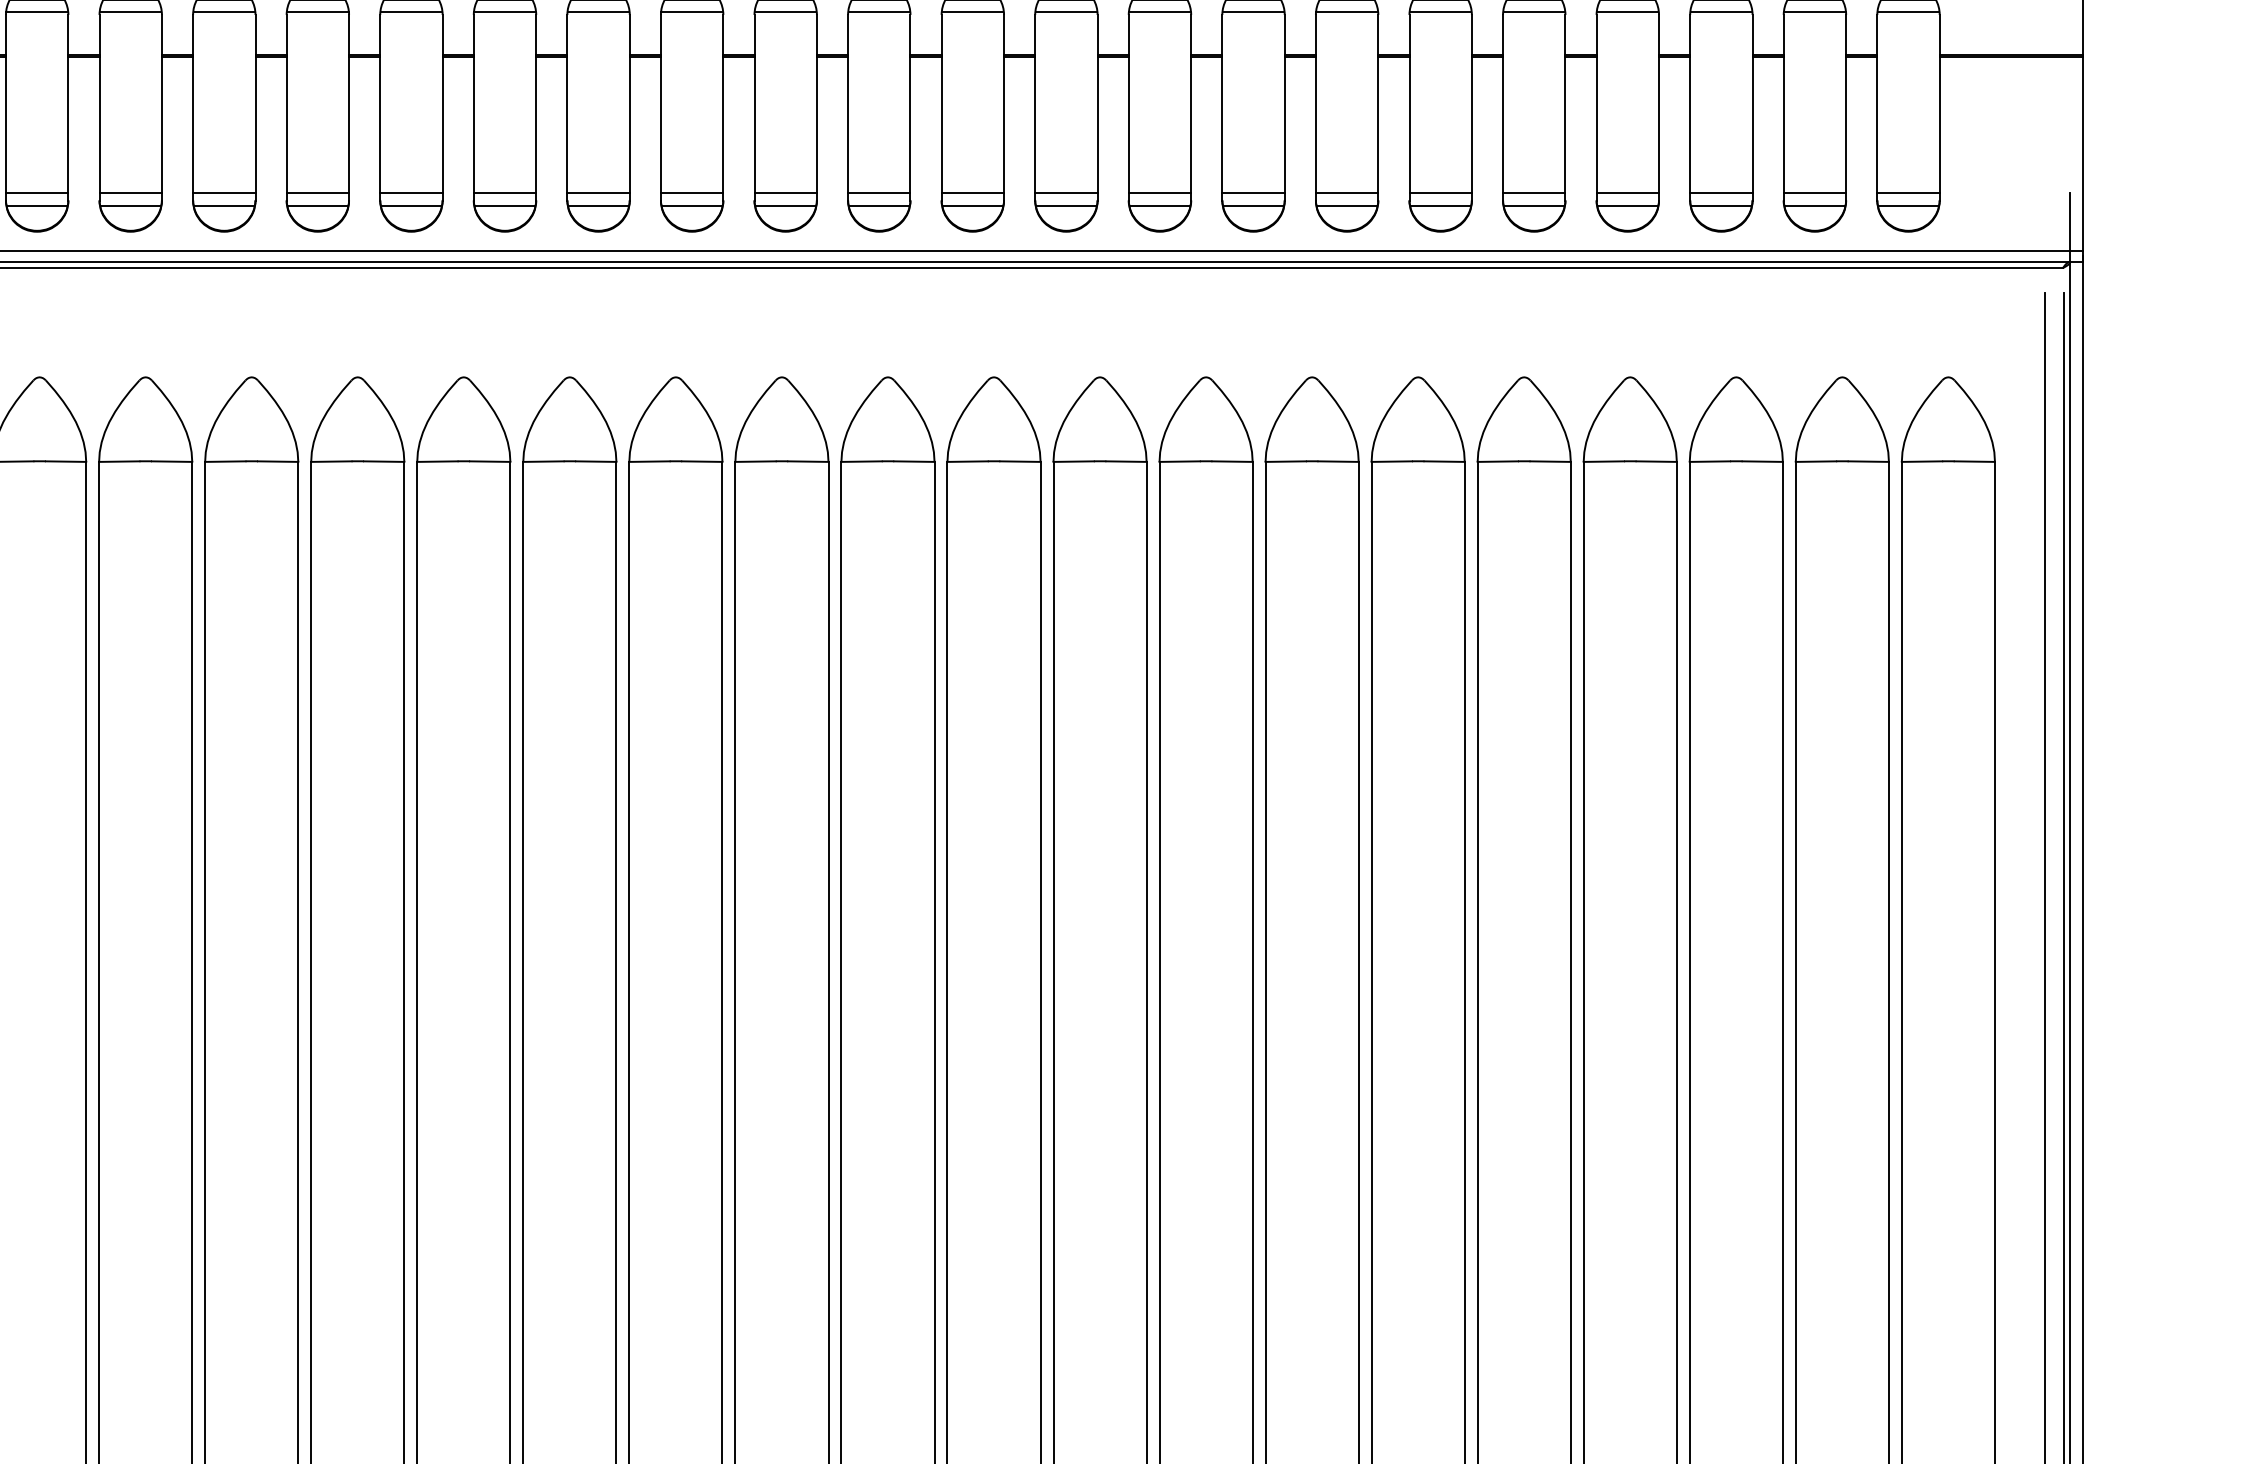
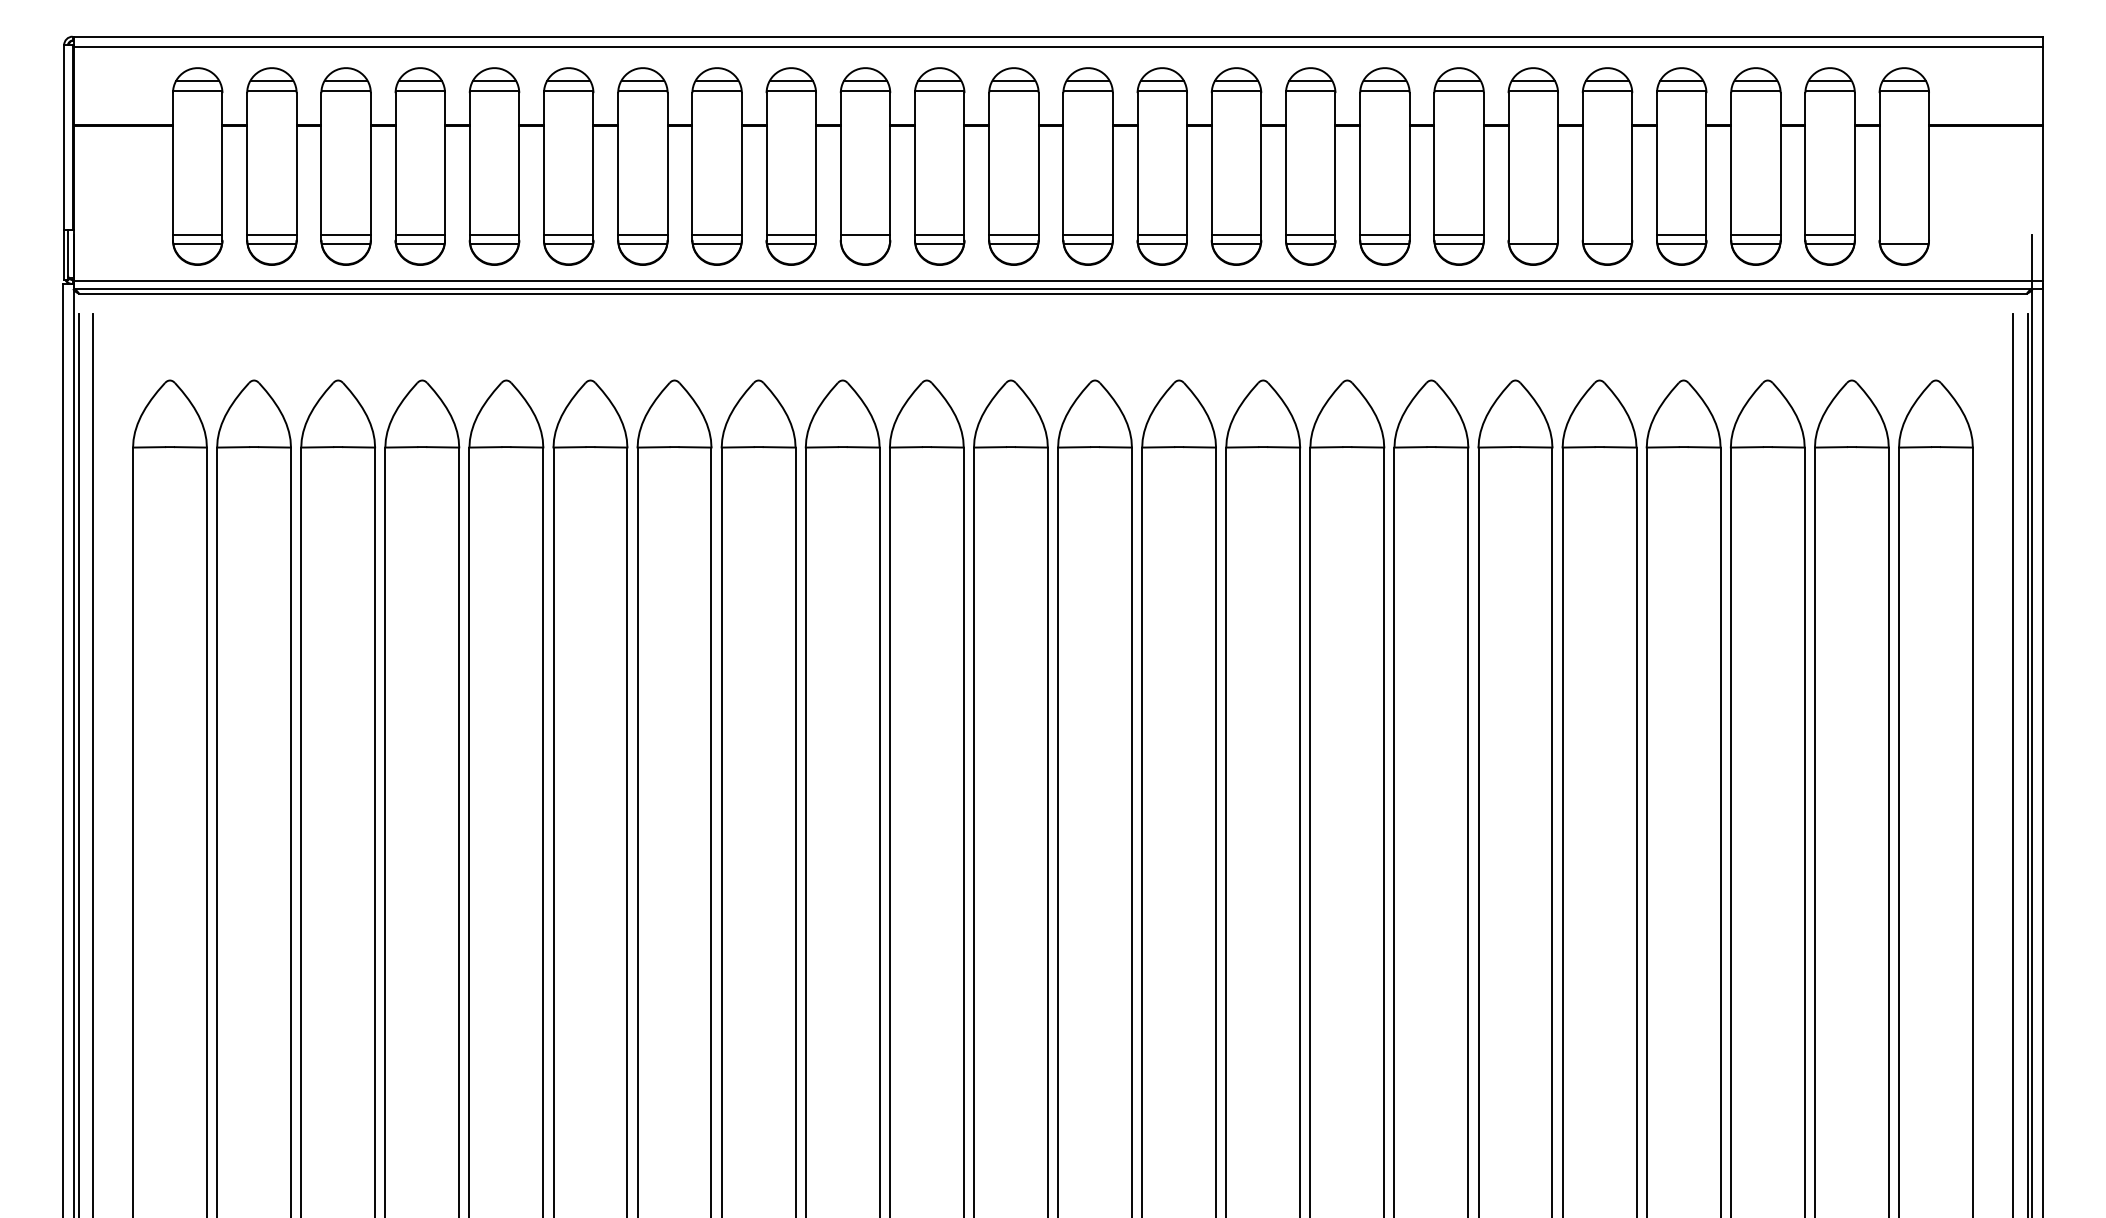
line: (1440, 193) -> (1533, 234), removed
line: (1534, 193) -> (1607, 234), removed
line: (1908, 193) -> (1904, 234), removed
line: (598, 205) -> (865, 244), removed

